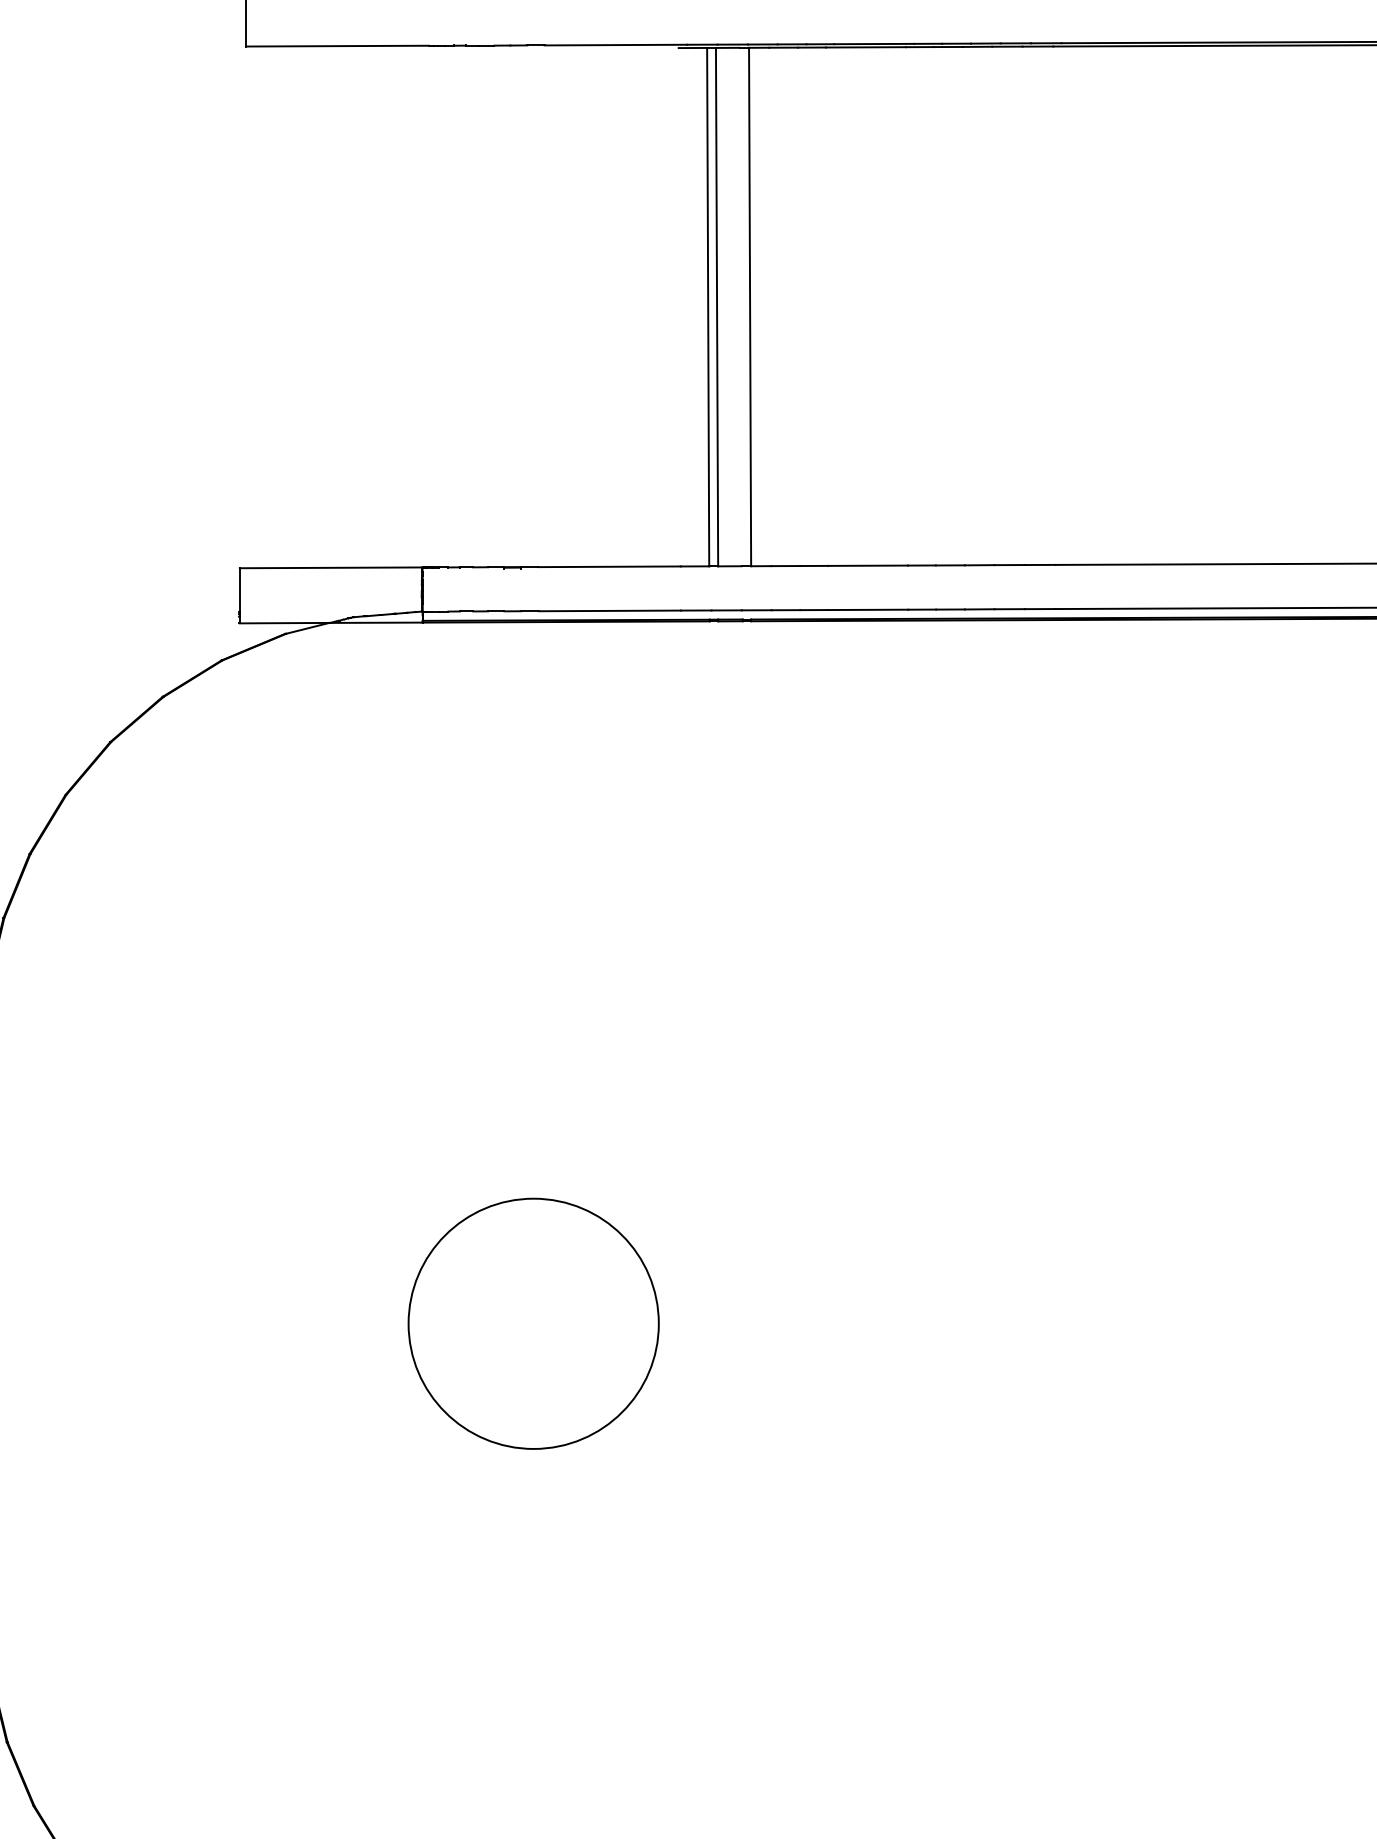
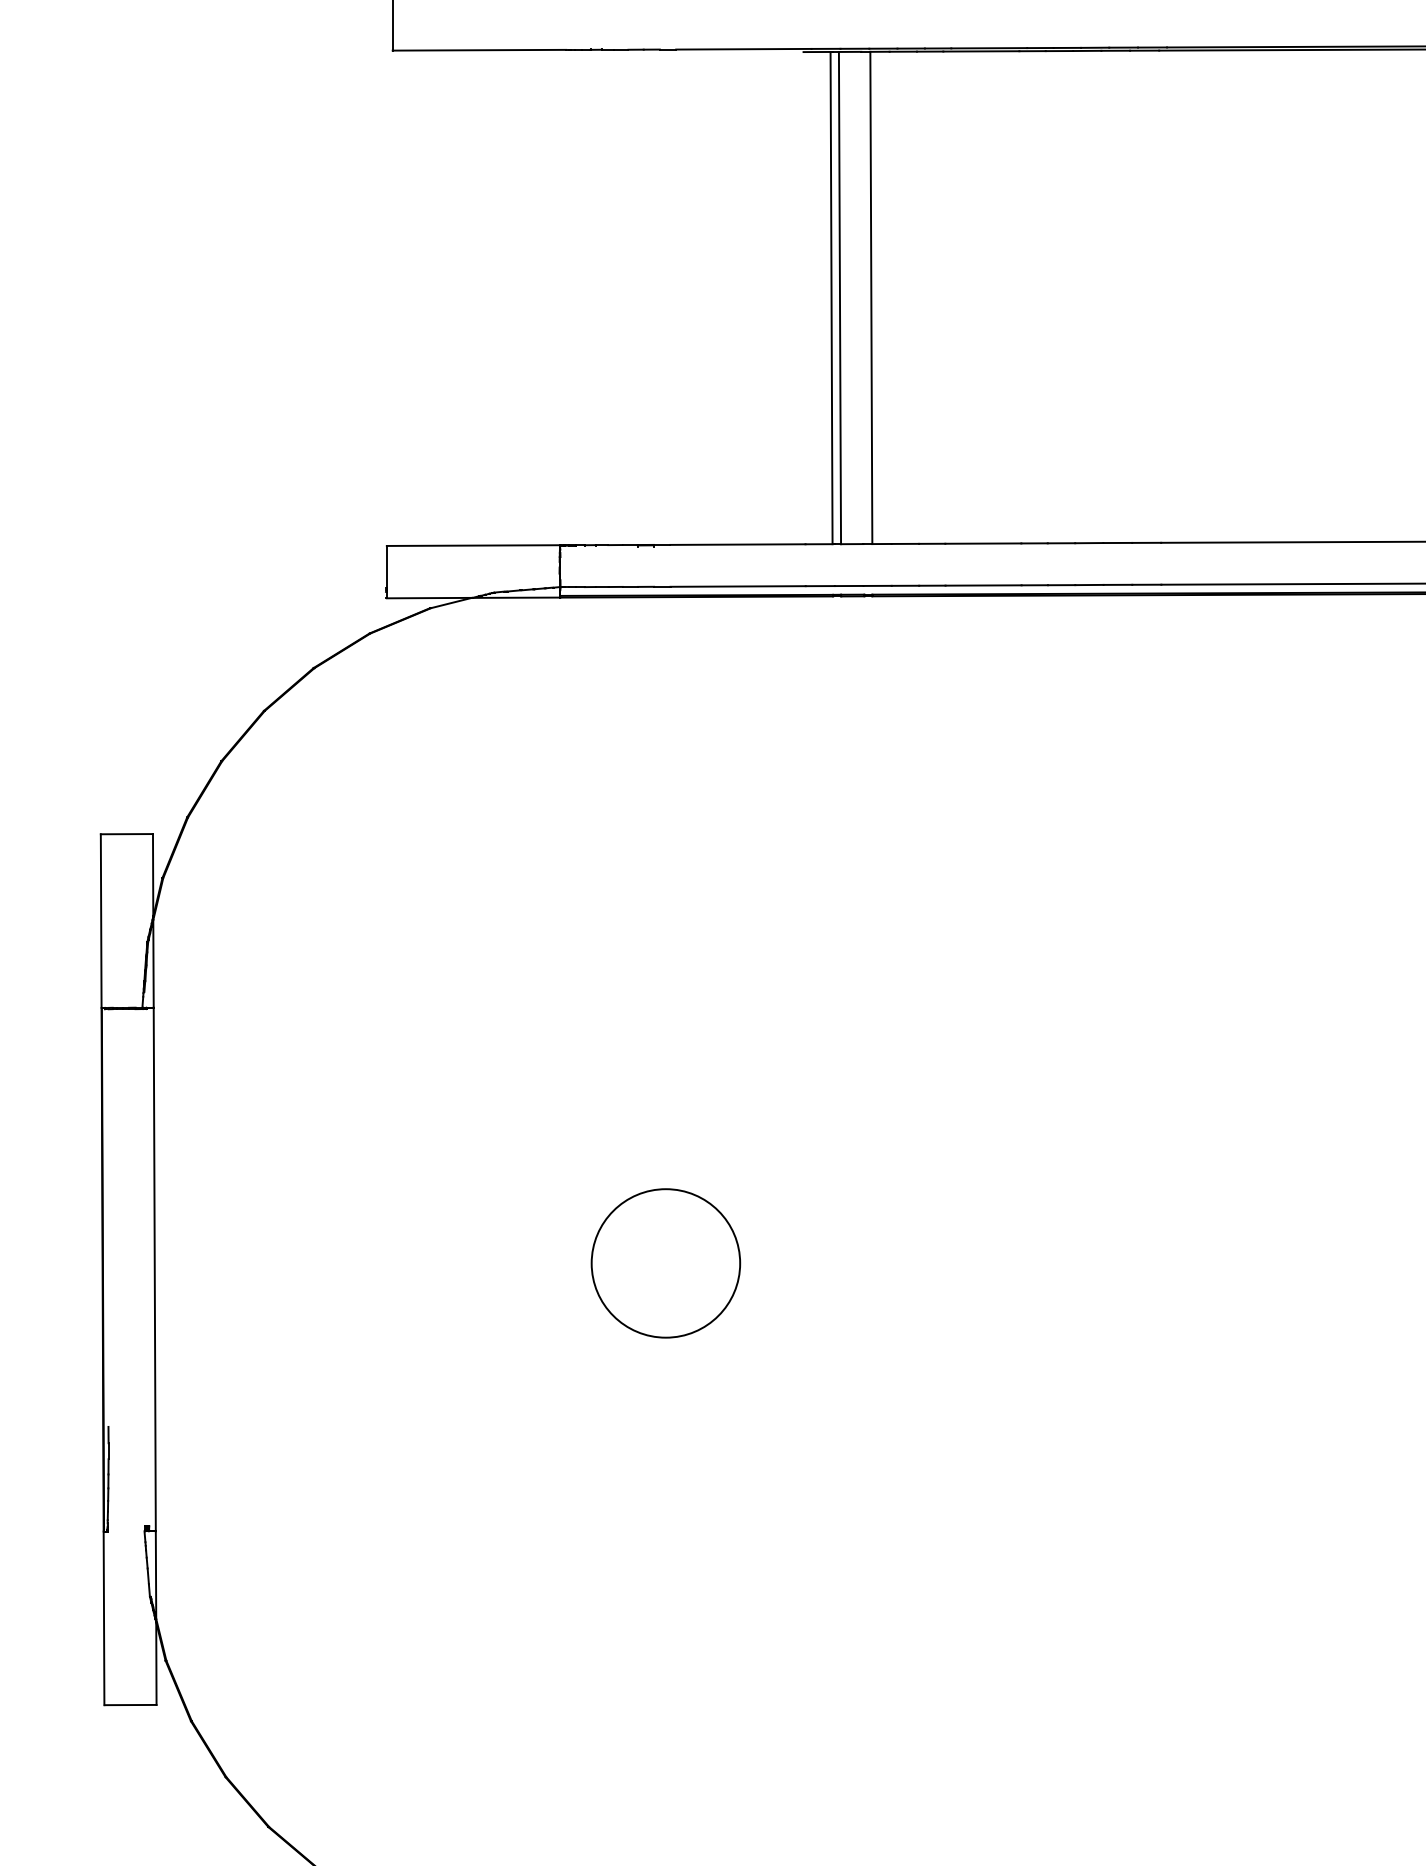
circle: (533, 1323) -> (665, 1263), size x0.62

